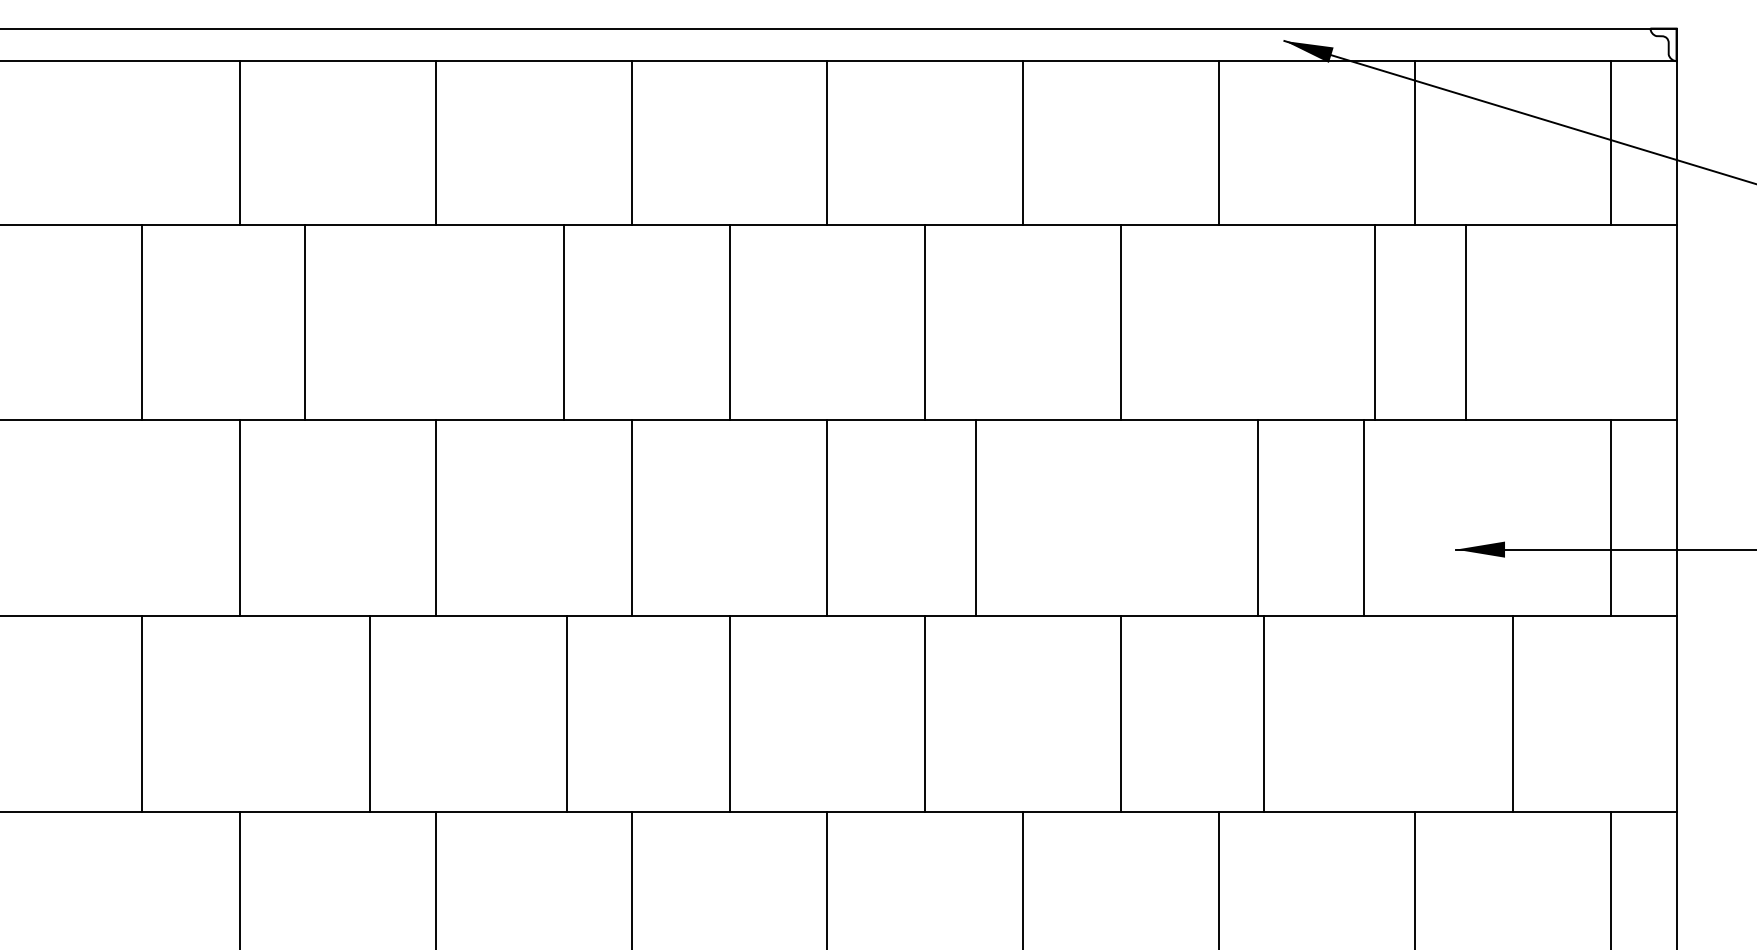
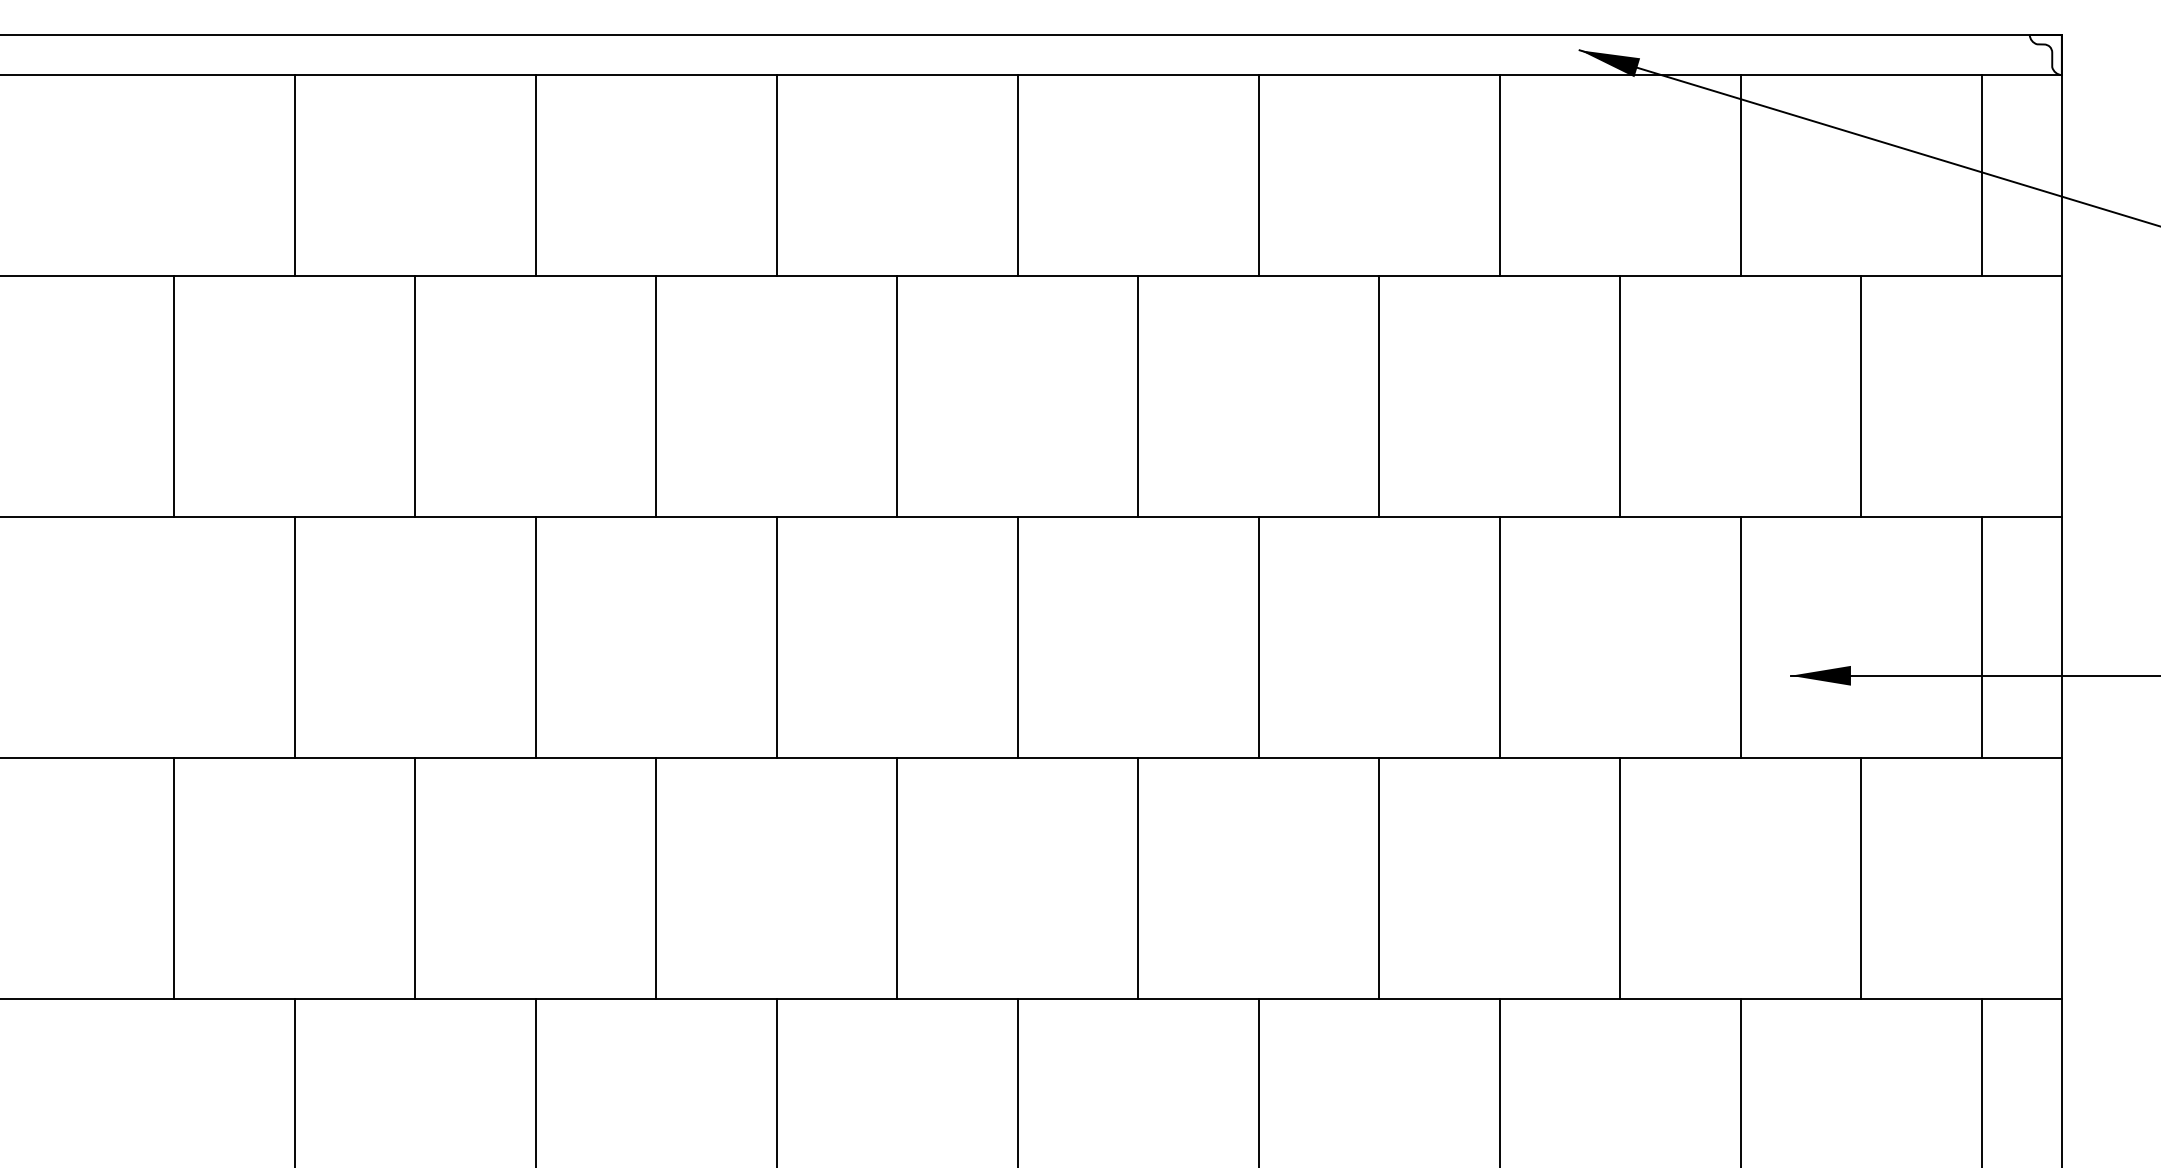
line: (304, 322) -> (415, 396), moved
line: (563, 322) -> (656, 396), moved
line: (1375, 322) -> (1620, 396), moved
line: (1466, 322) -> (1861, 396), moved
line: (976, 518) -> (1258, 637), moved
line: (1258, 518) -> (1499, 637), moved
line: (1364, 518) -> (1740, 637), moved
line: (369, 714) -> (415, 878), moved
line: (566, 714) -> (656, 878), moved
line: (1264, 714) -> (1620, 878), moved

